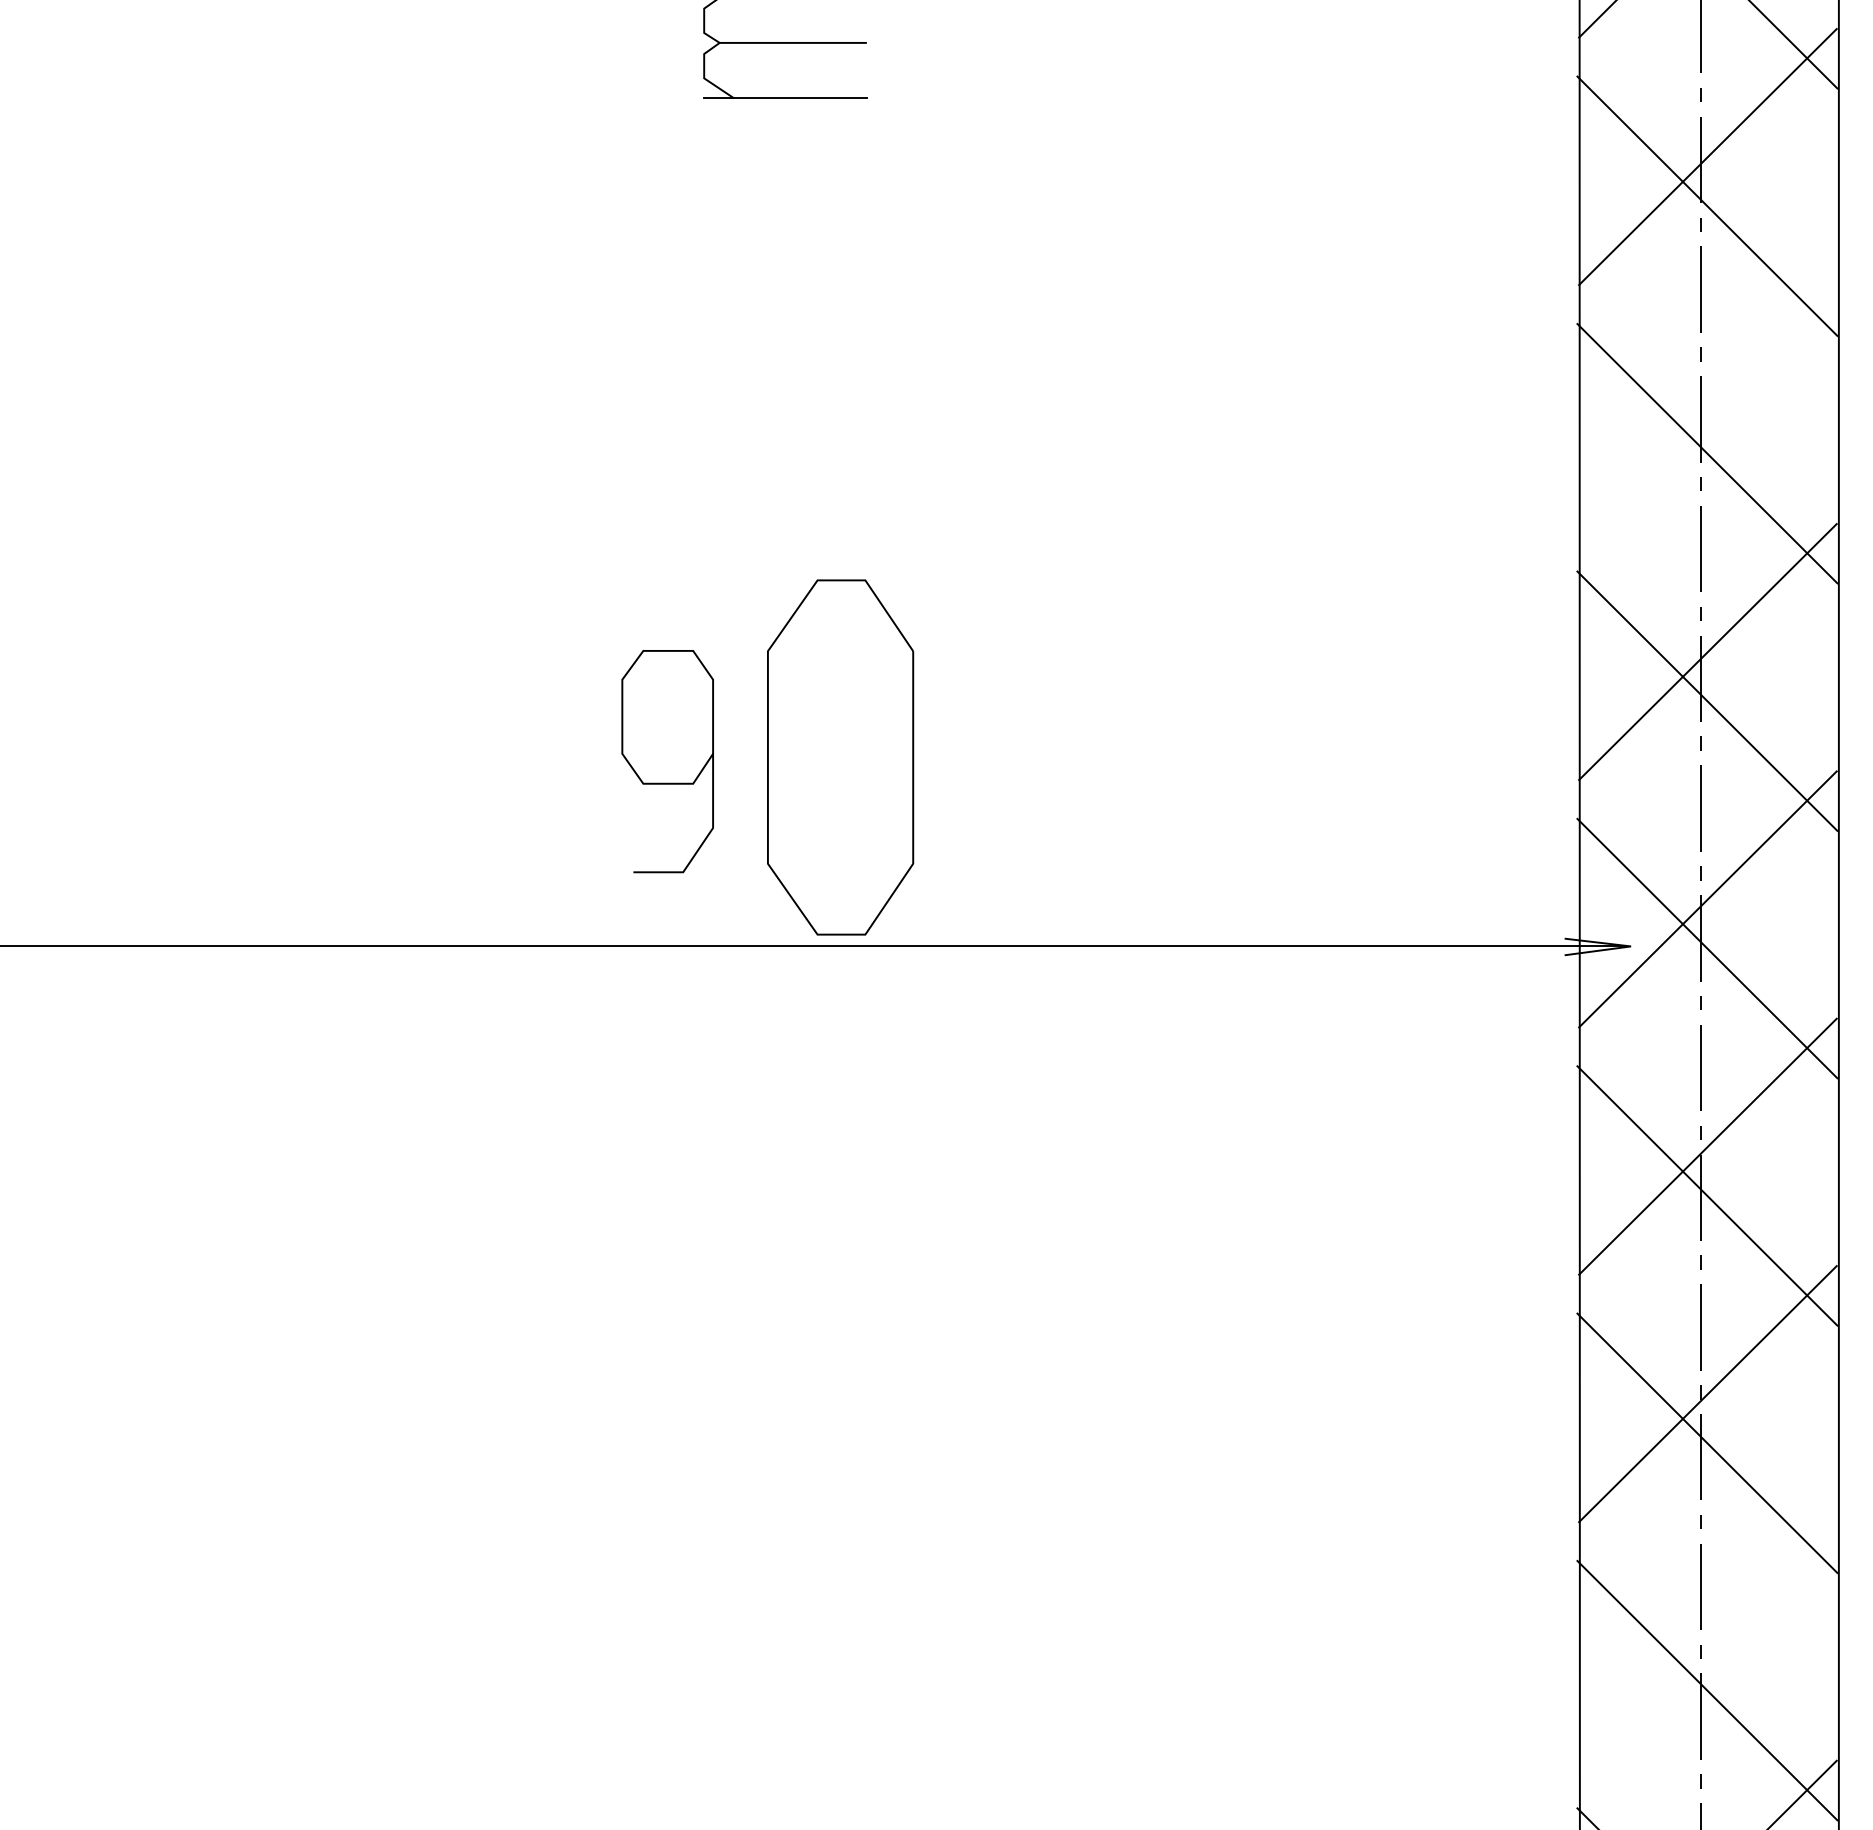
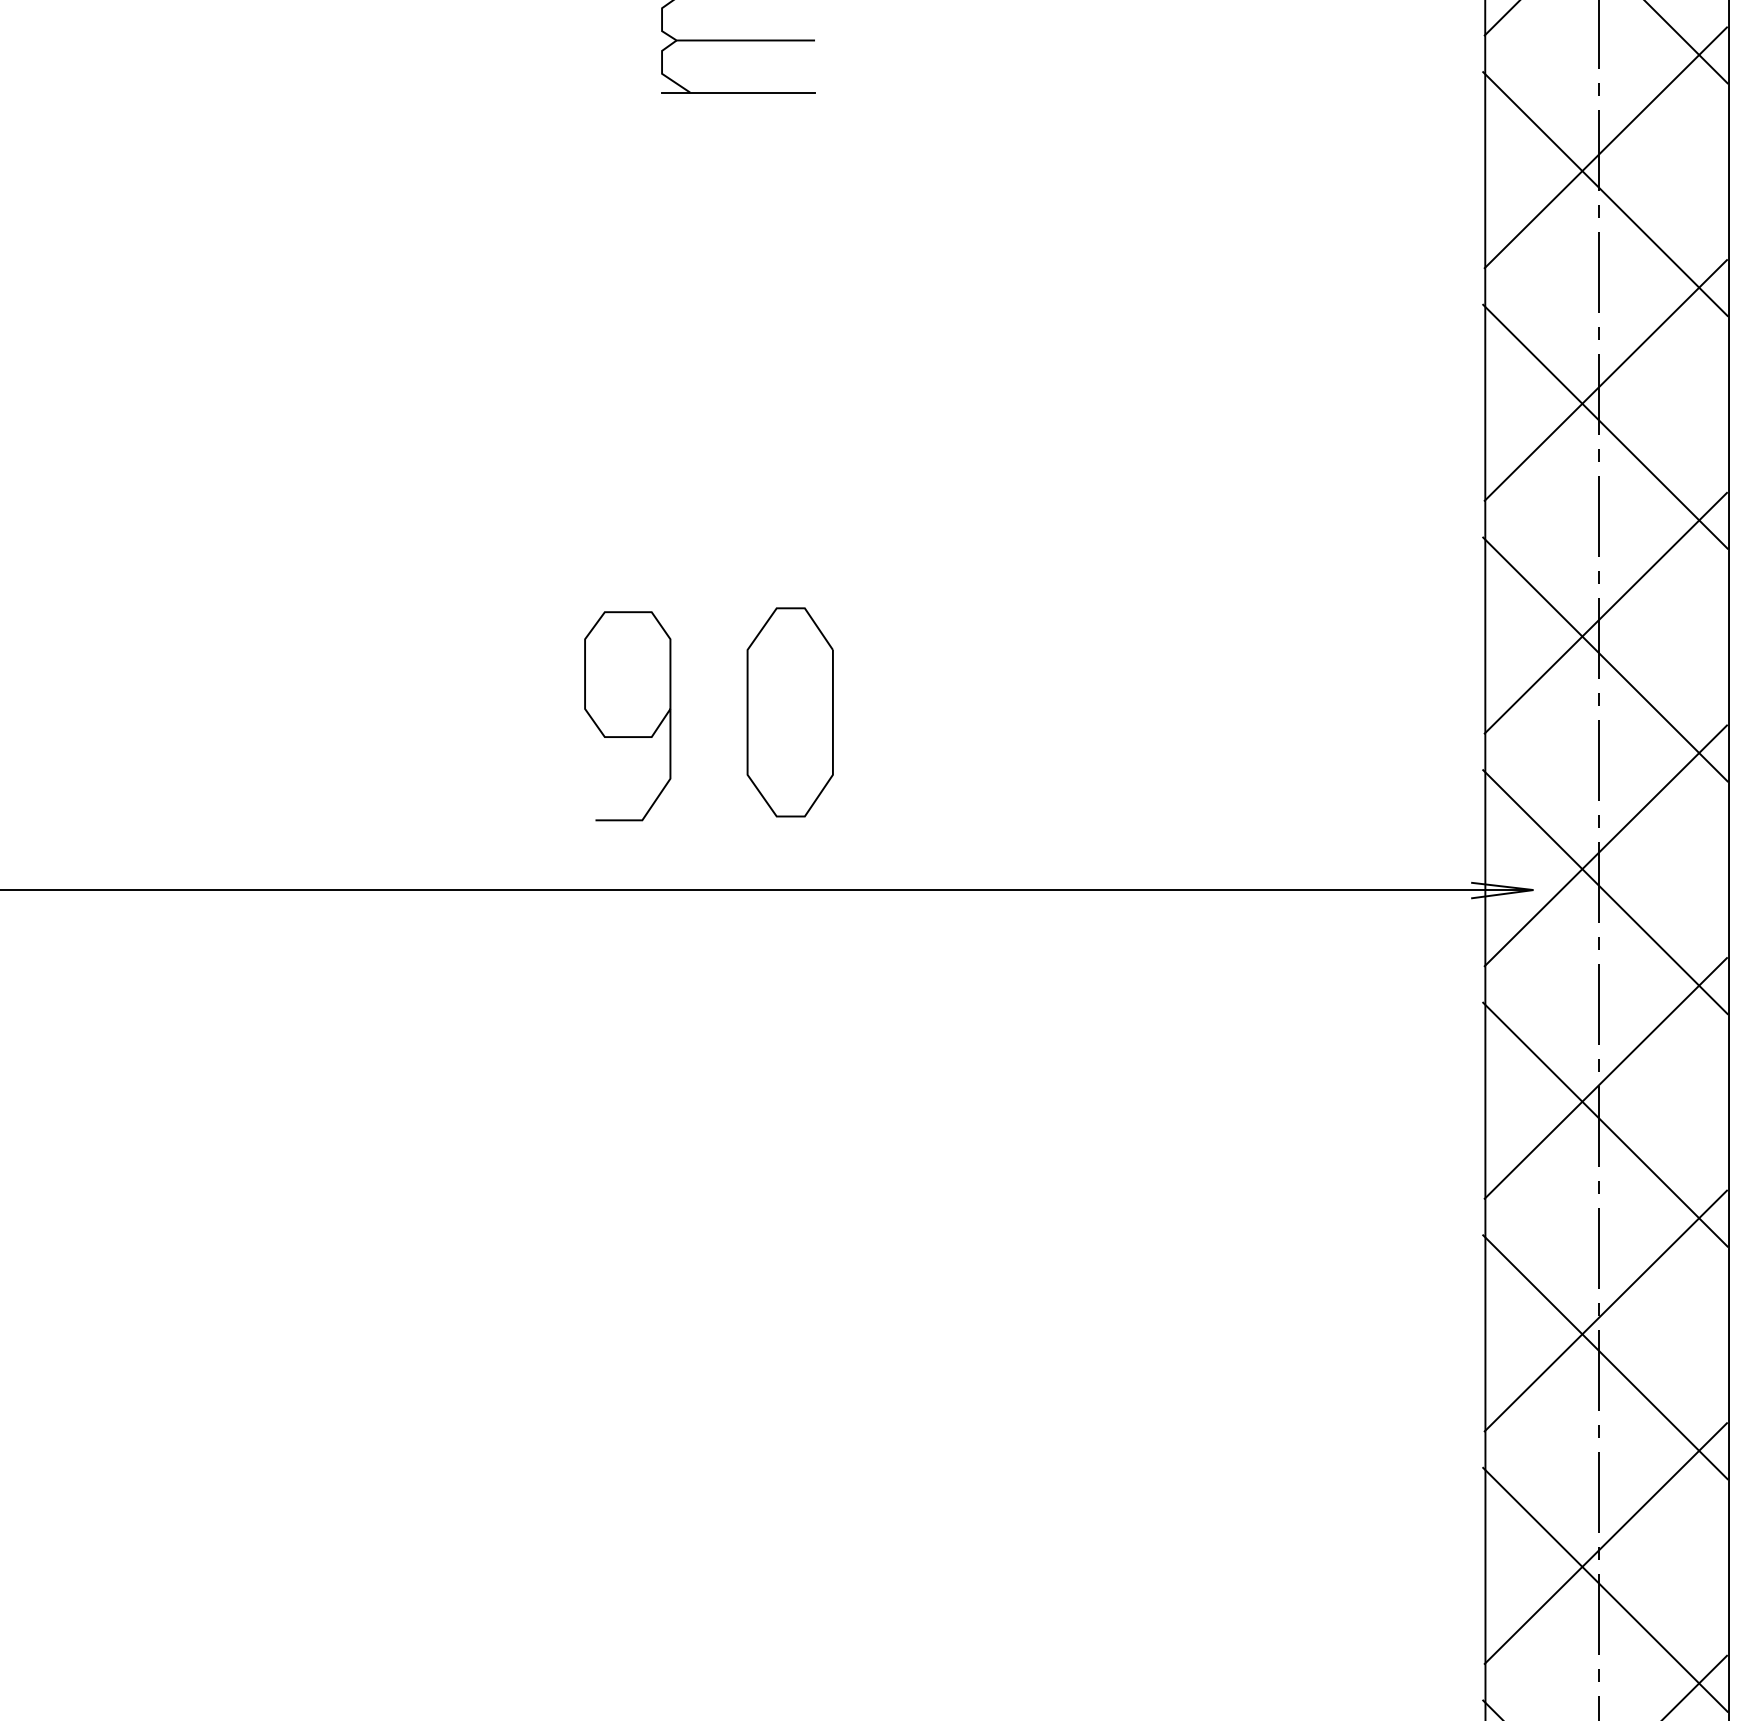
line: (1707, 404) -> (1605, 380), added
part: (840, 757) -> (790, 712), size x0.62
line: (1707, 1641) -> (1605, 1543), added

